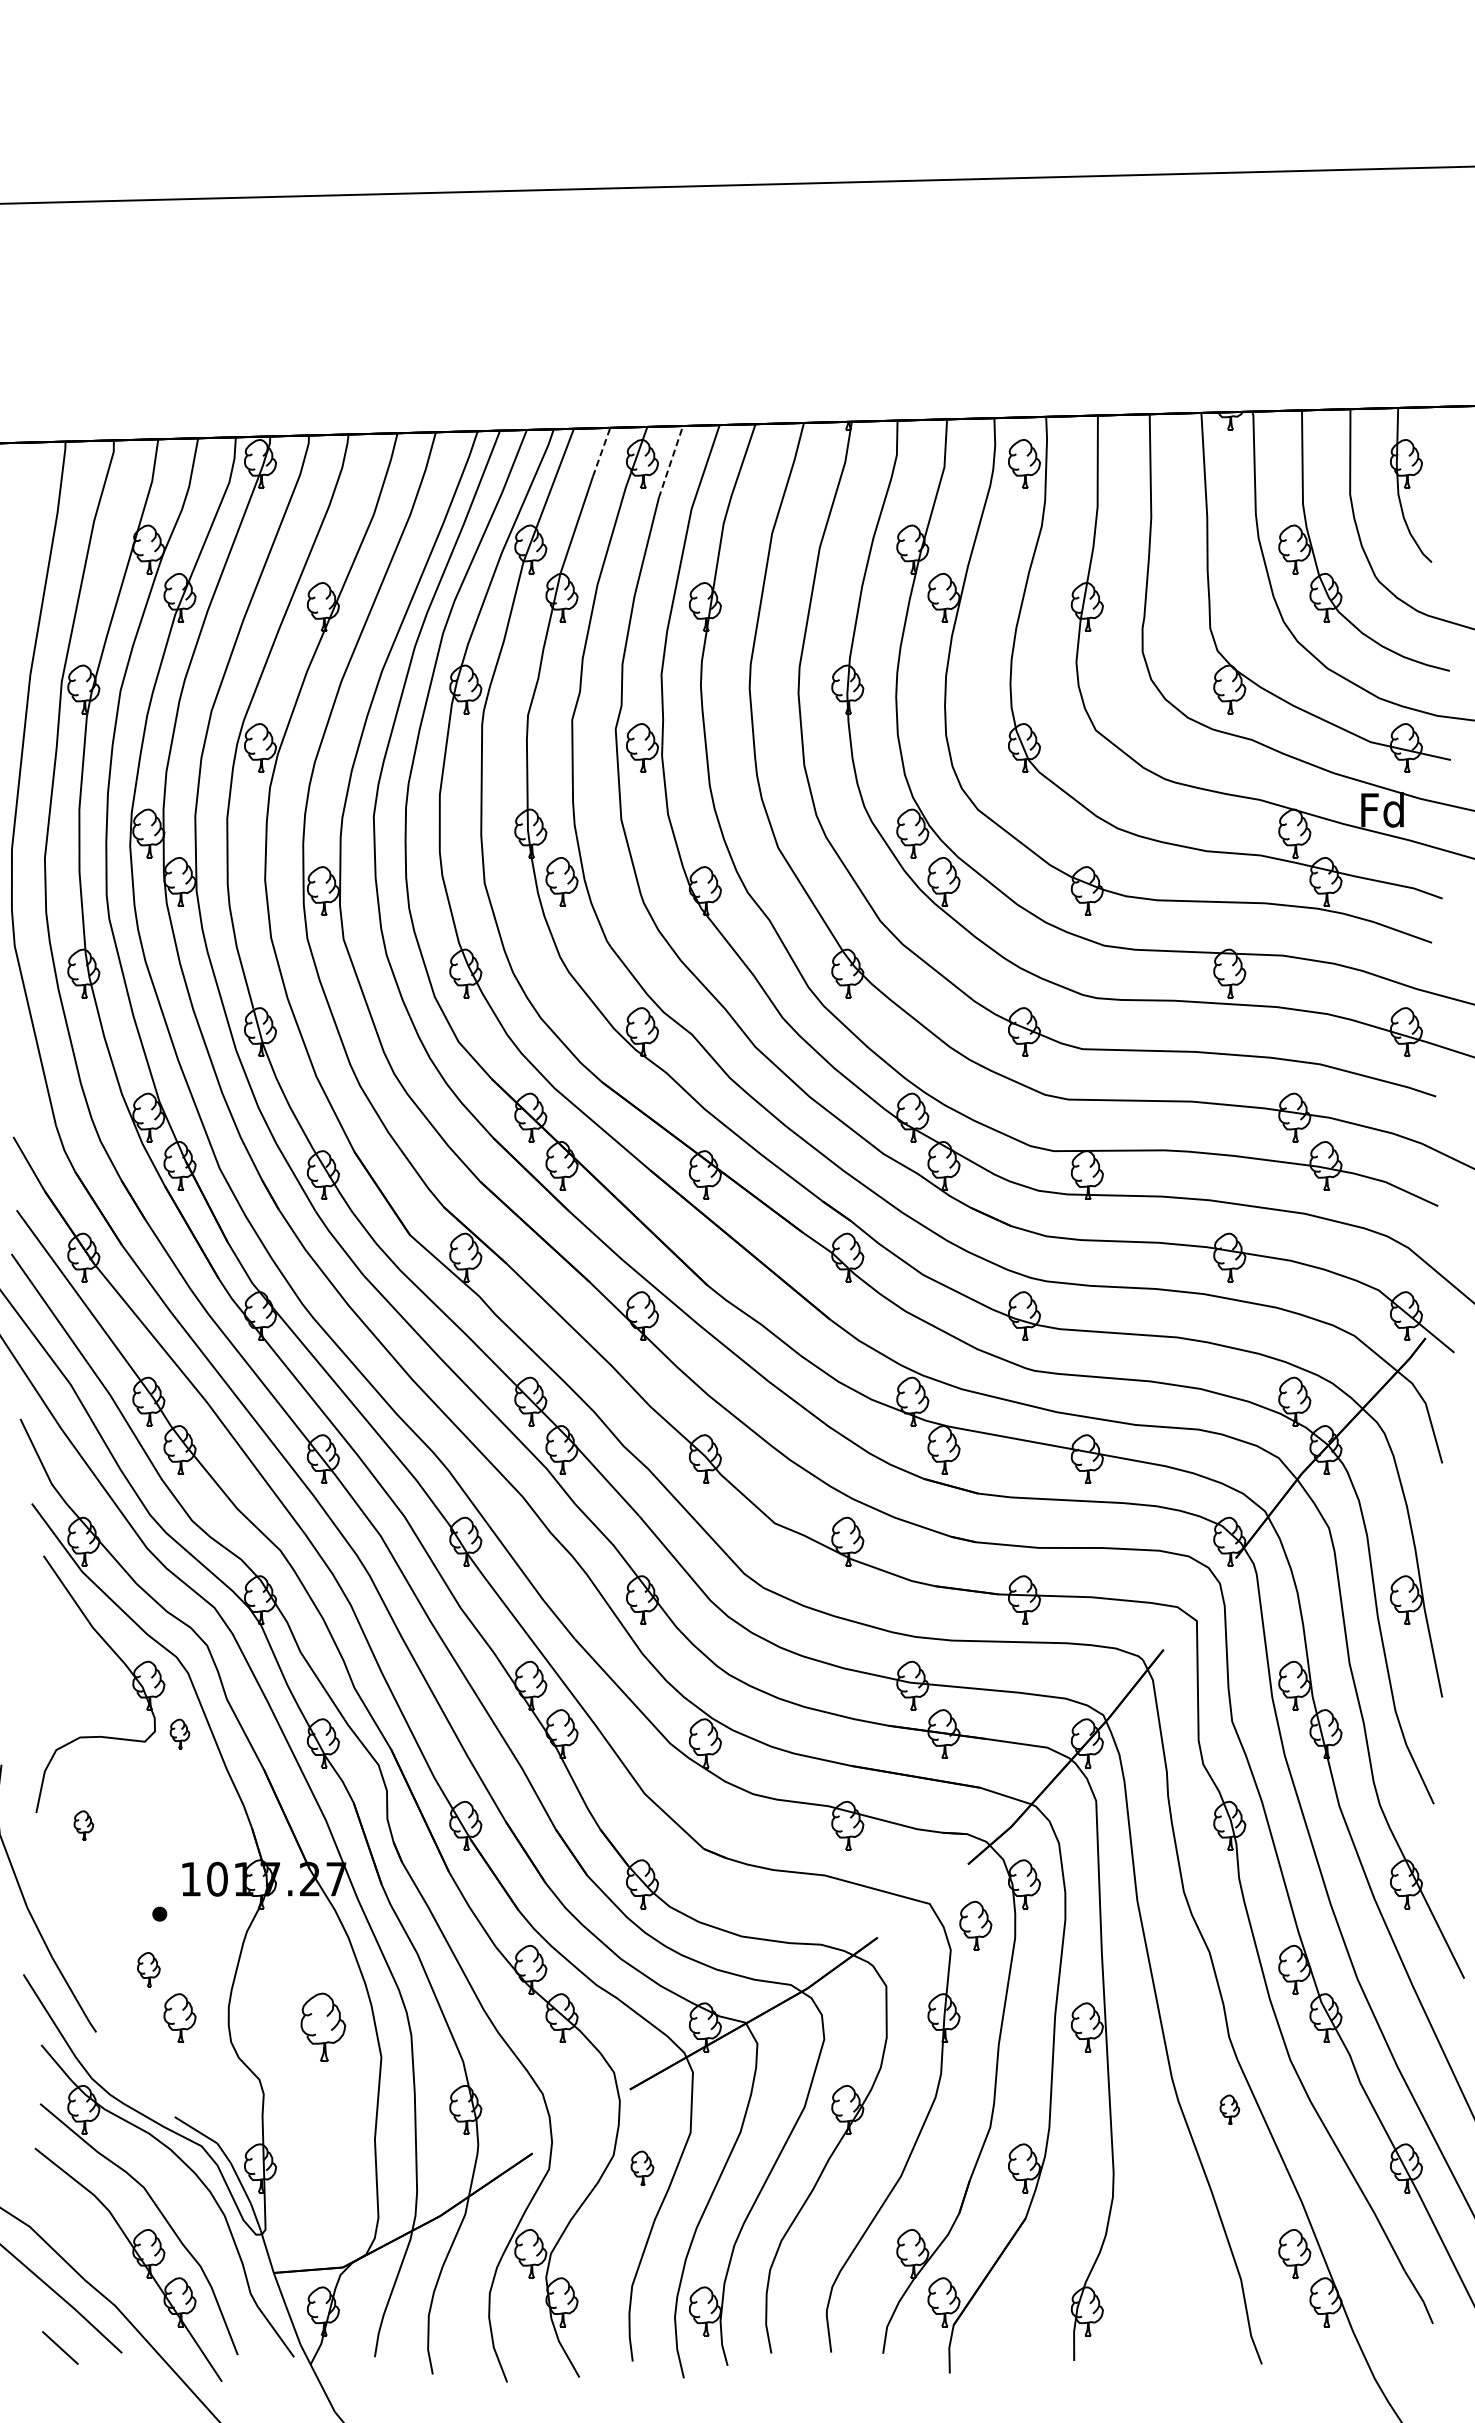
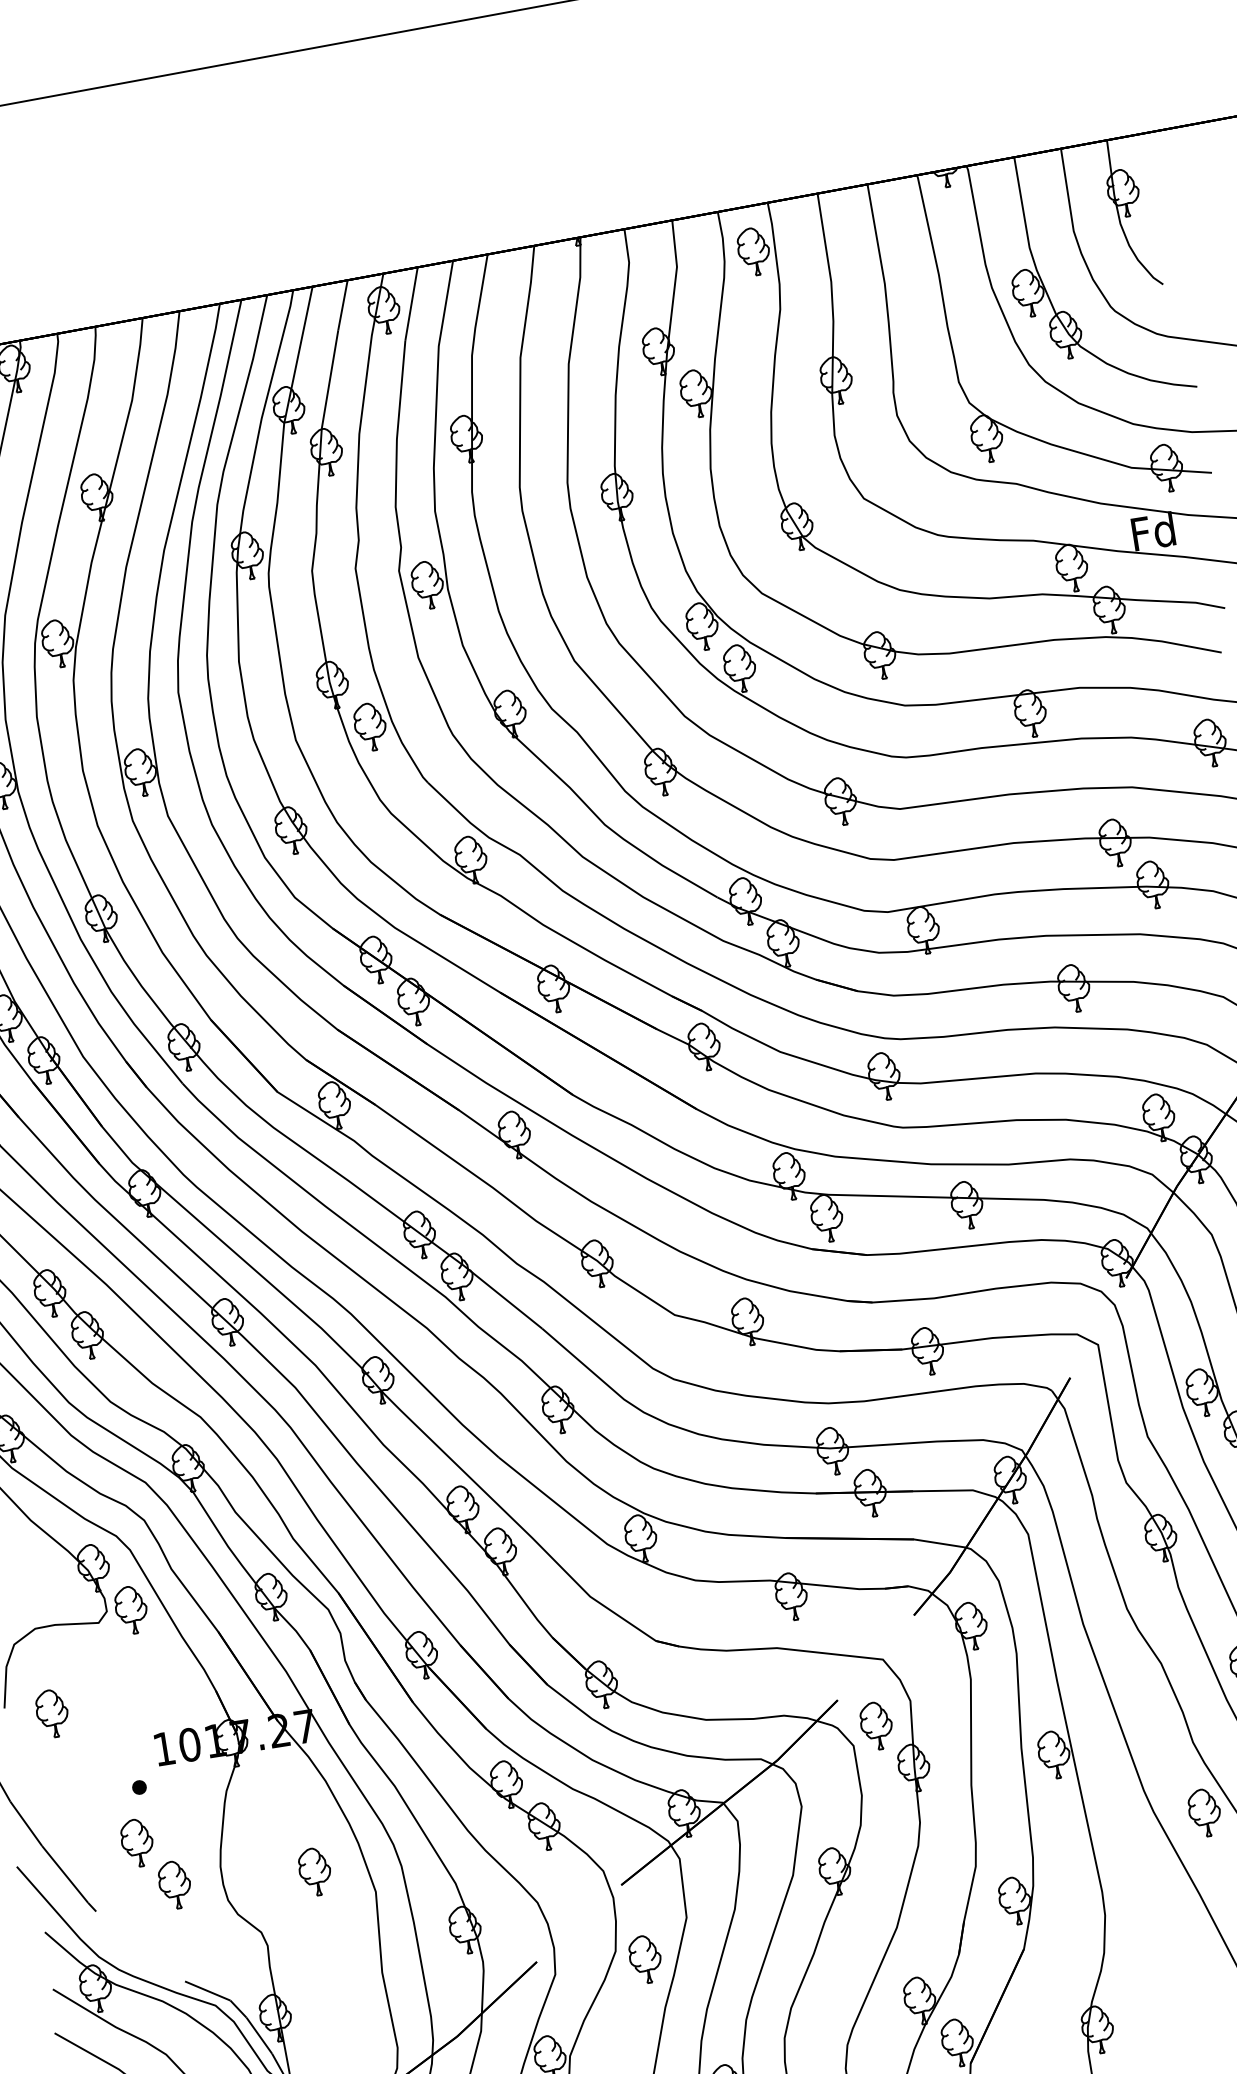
line: (601, 452) -> (342, 305), dashed -> solid
line: (671, 461) -> (412, 303), dashed -> solid
part: (179, 1733) -> (130, 1609), size x1.67
part: (83, 1825) -> (52, 1713), size x1.67
part: (975, 1925) -> (876, 1725), moved
part: (148, 1969) -> (137, 1842), size x1.43
part: (323, 2027) -> (315, 1872), size x0.71
part: (1229, 2109) -> (1204, 1812), size x1.67
part: (642, 2168) -> (645, 1959), size x1.43

